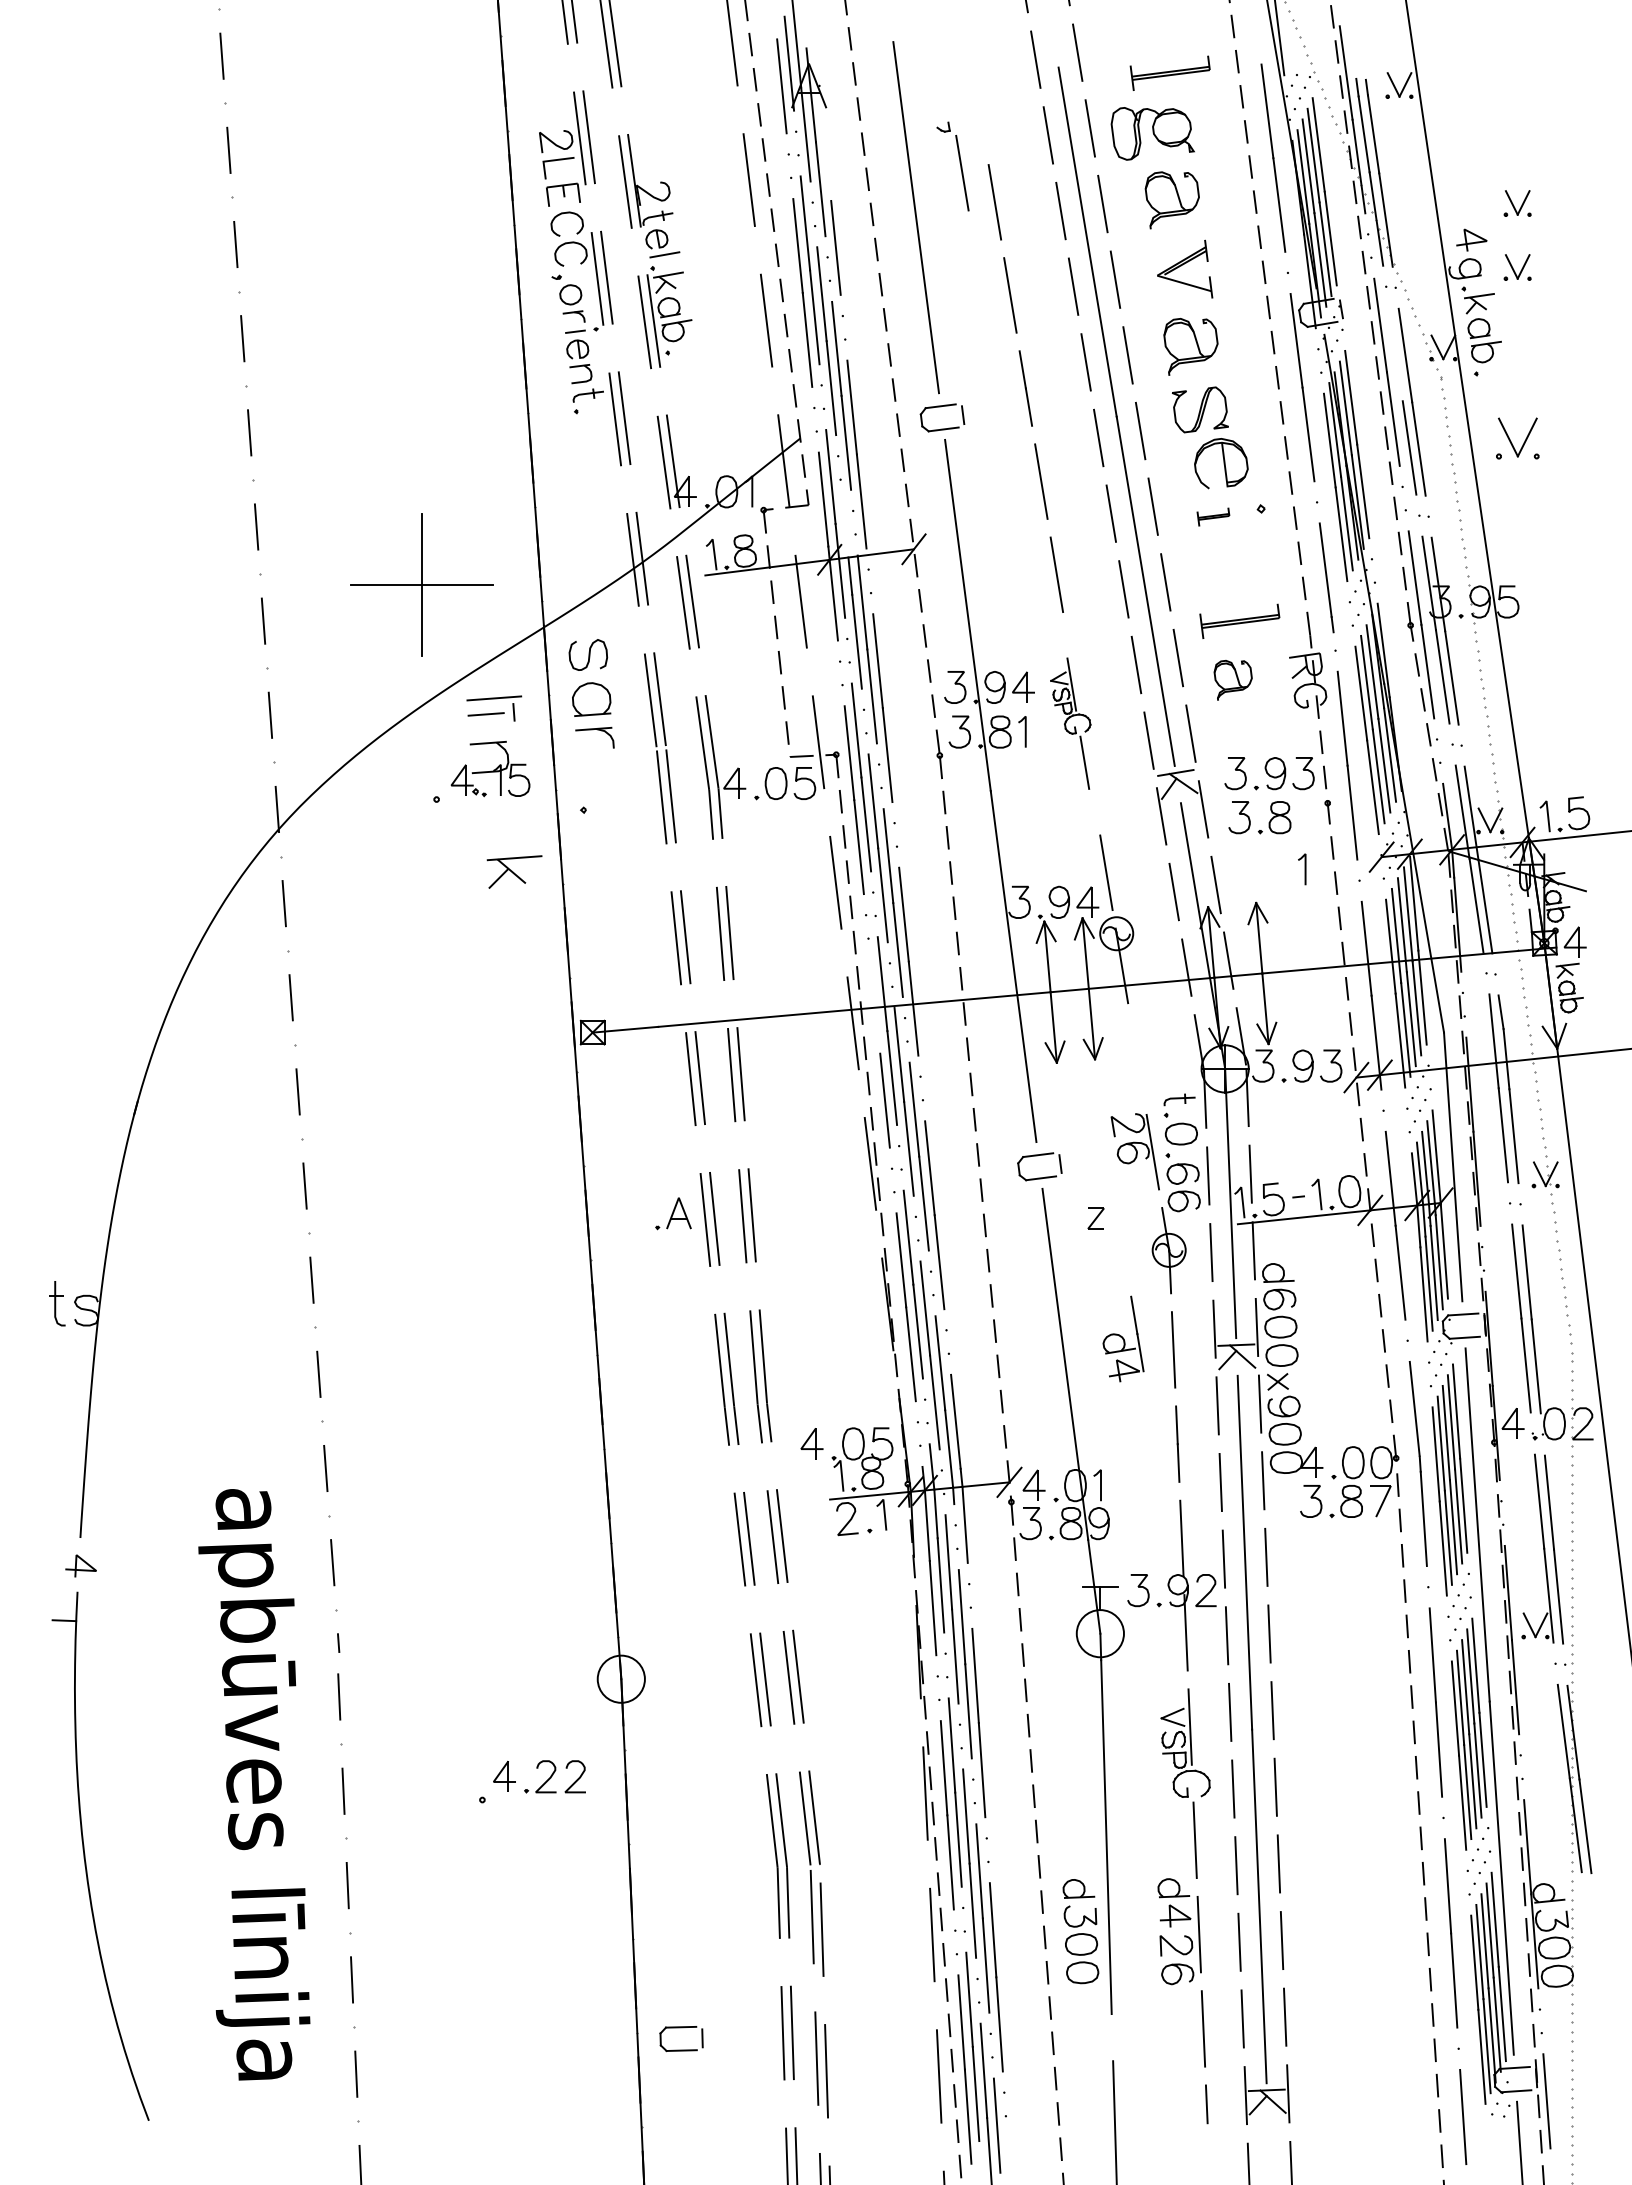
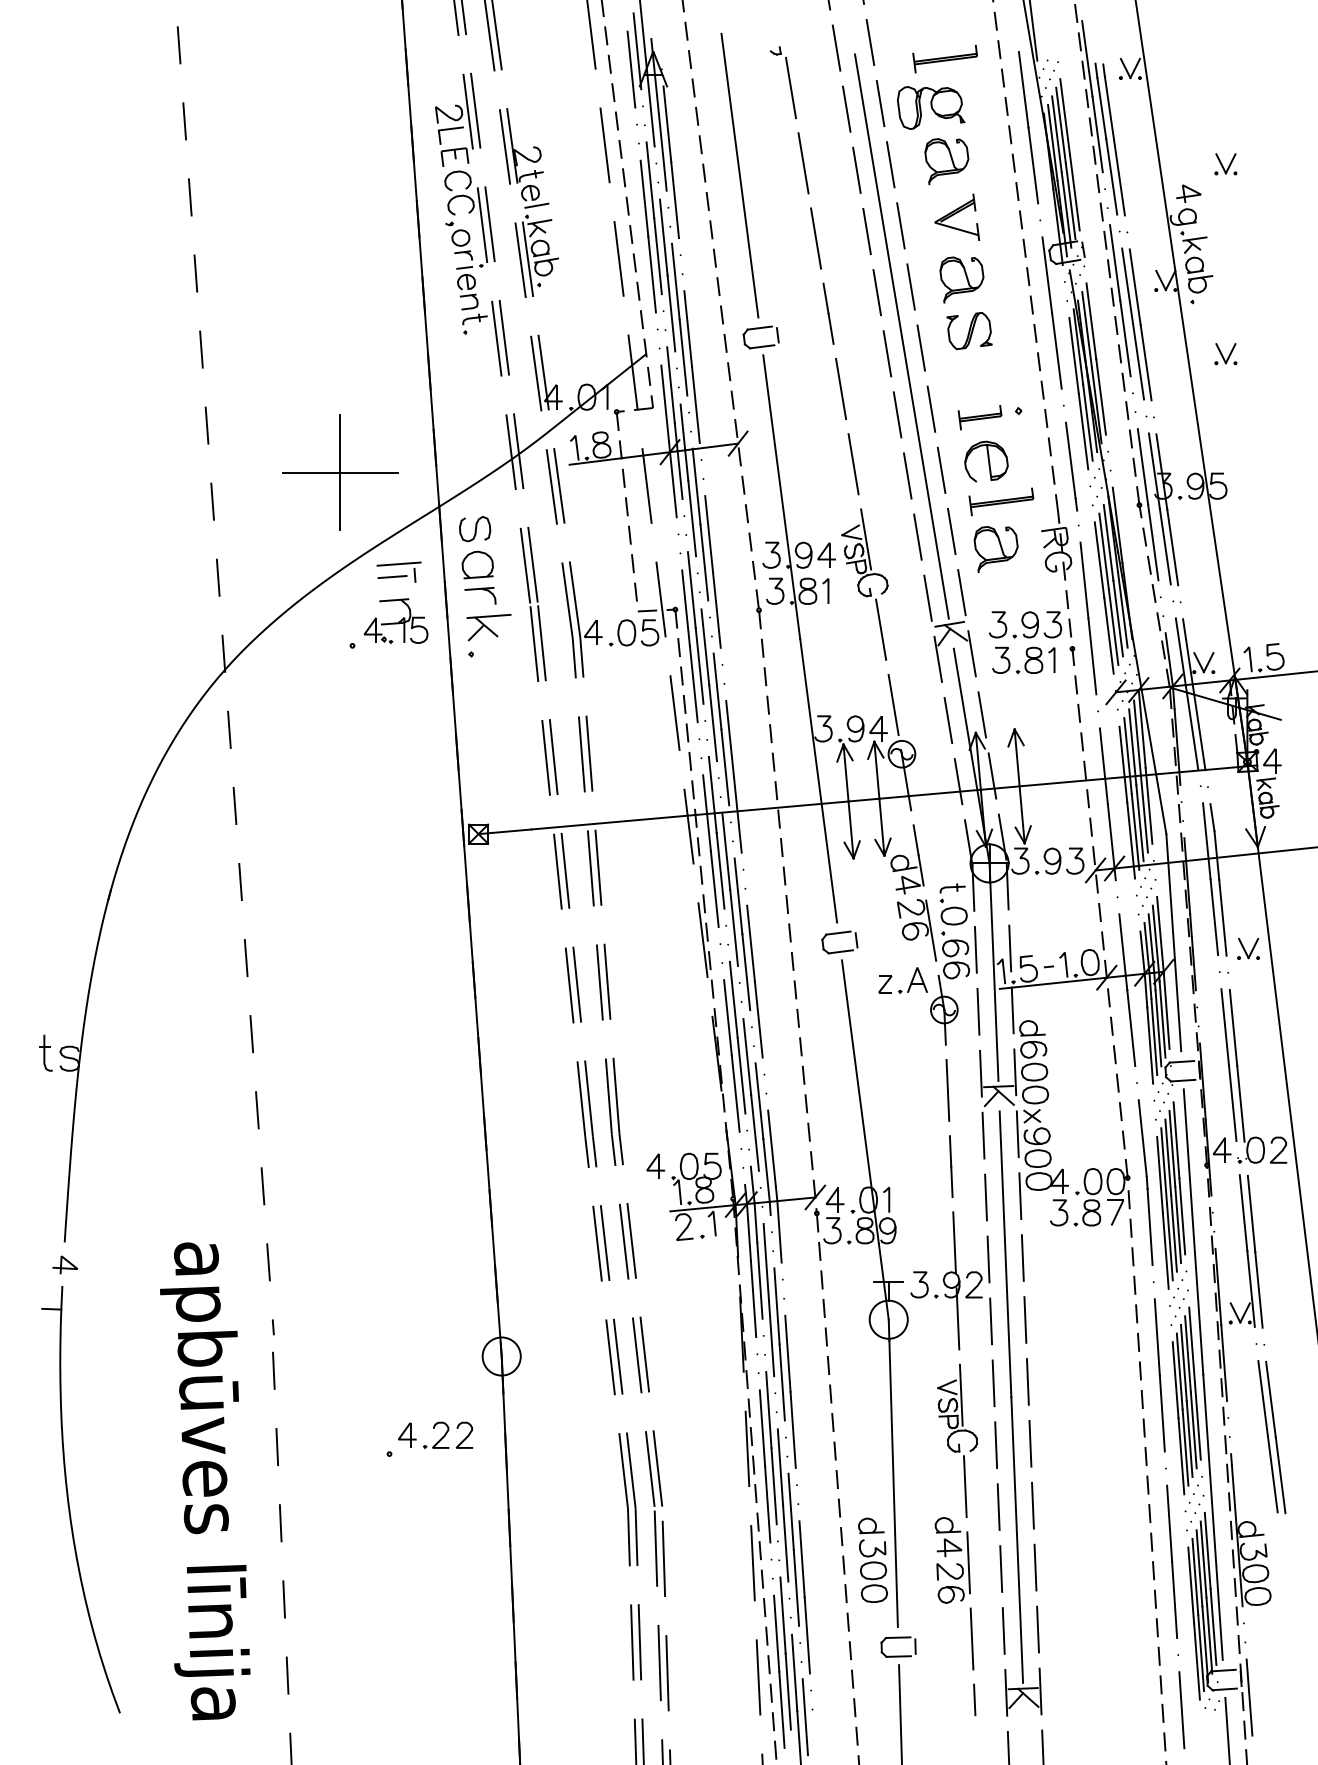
line: (826, 154) -> (667, 124), added
part: (959, 163) -> (788, 80), moved
part: (1517, 267) -> (1225, 215), removed
line: (1395, 354) -> (1127, 286), added
part: (1517, 438) -> (1225, 354), size x0.62
part: (1221, 463) -> (986, 461), moved
part: (1213, 516) -> (980, 417), size x1.67
line: (845, 528) -> (682, 426), added
part: (1232, 680) -> (995, 549), size x1.43
part: (1070, 723) -> (864, 584), size x1.43
line: (1304, 869) -> (1053, 660), moved
part: (514, 871) -> (488, 627), moved
line: (875, 1006) -> (707, 813), added
part: (673, 1213) -> (913, 980), moved
part: (1123, 1338) -> (907, 859), moved
text: (254, 1784) -> (205, 1481), moved
part: (681, 2049) -> (898, 1655), moved

